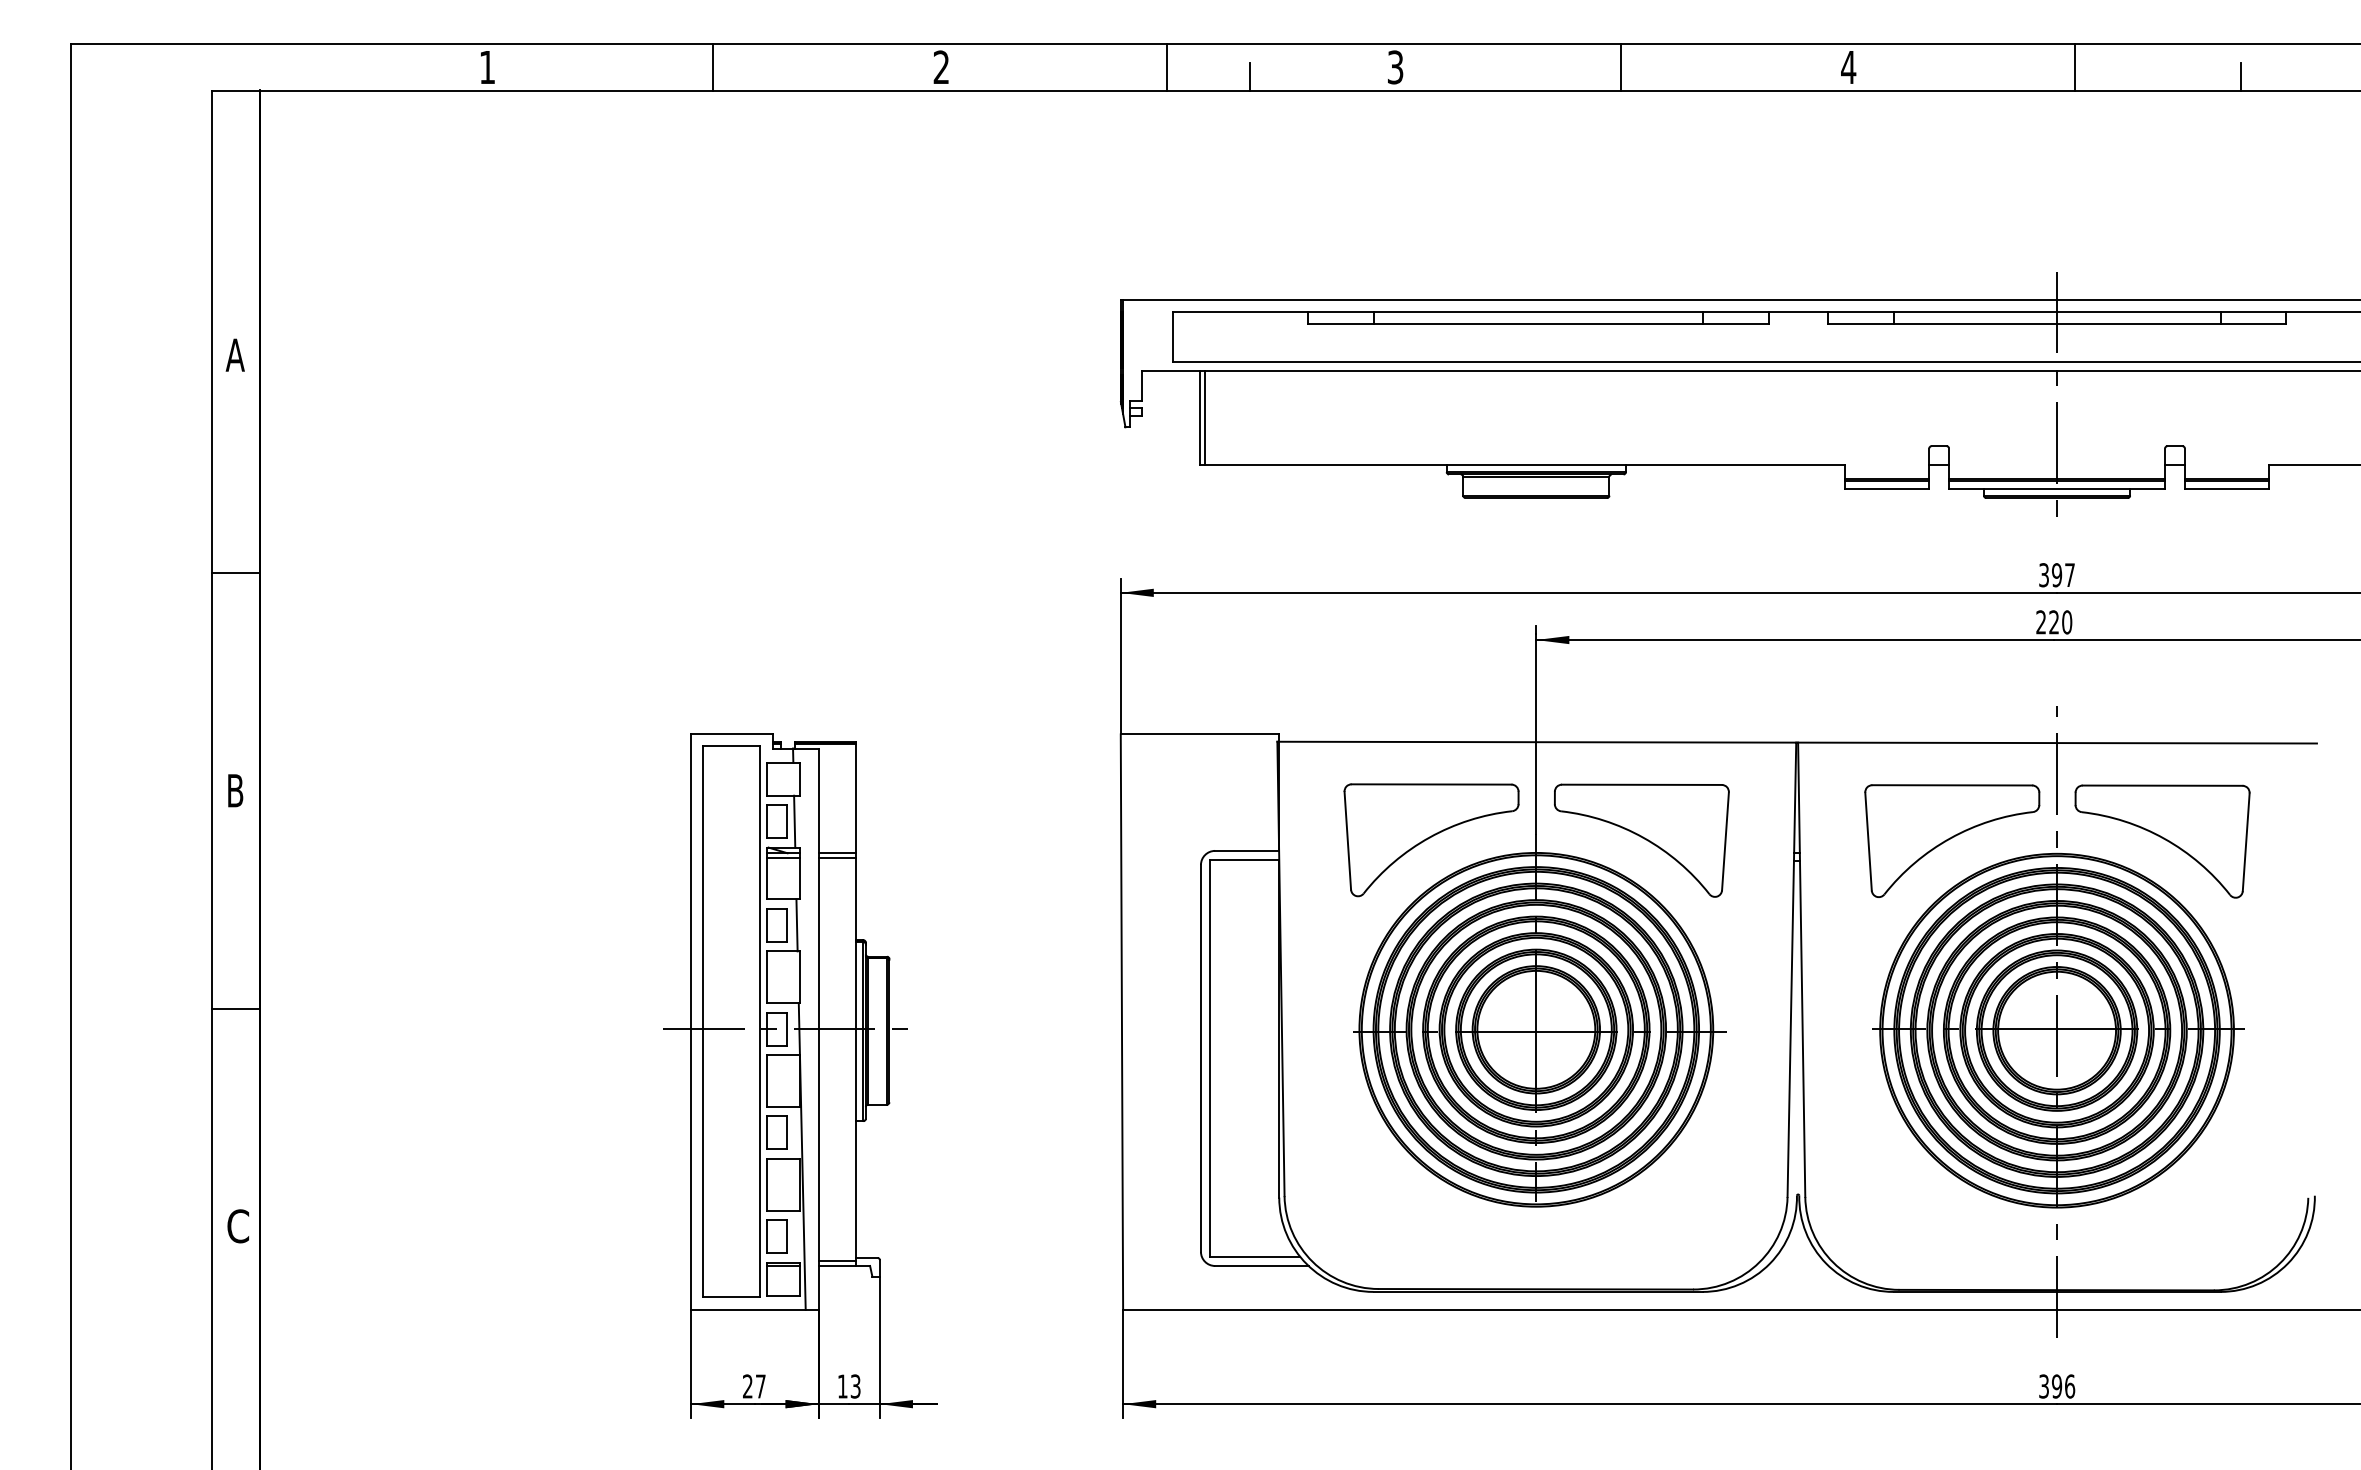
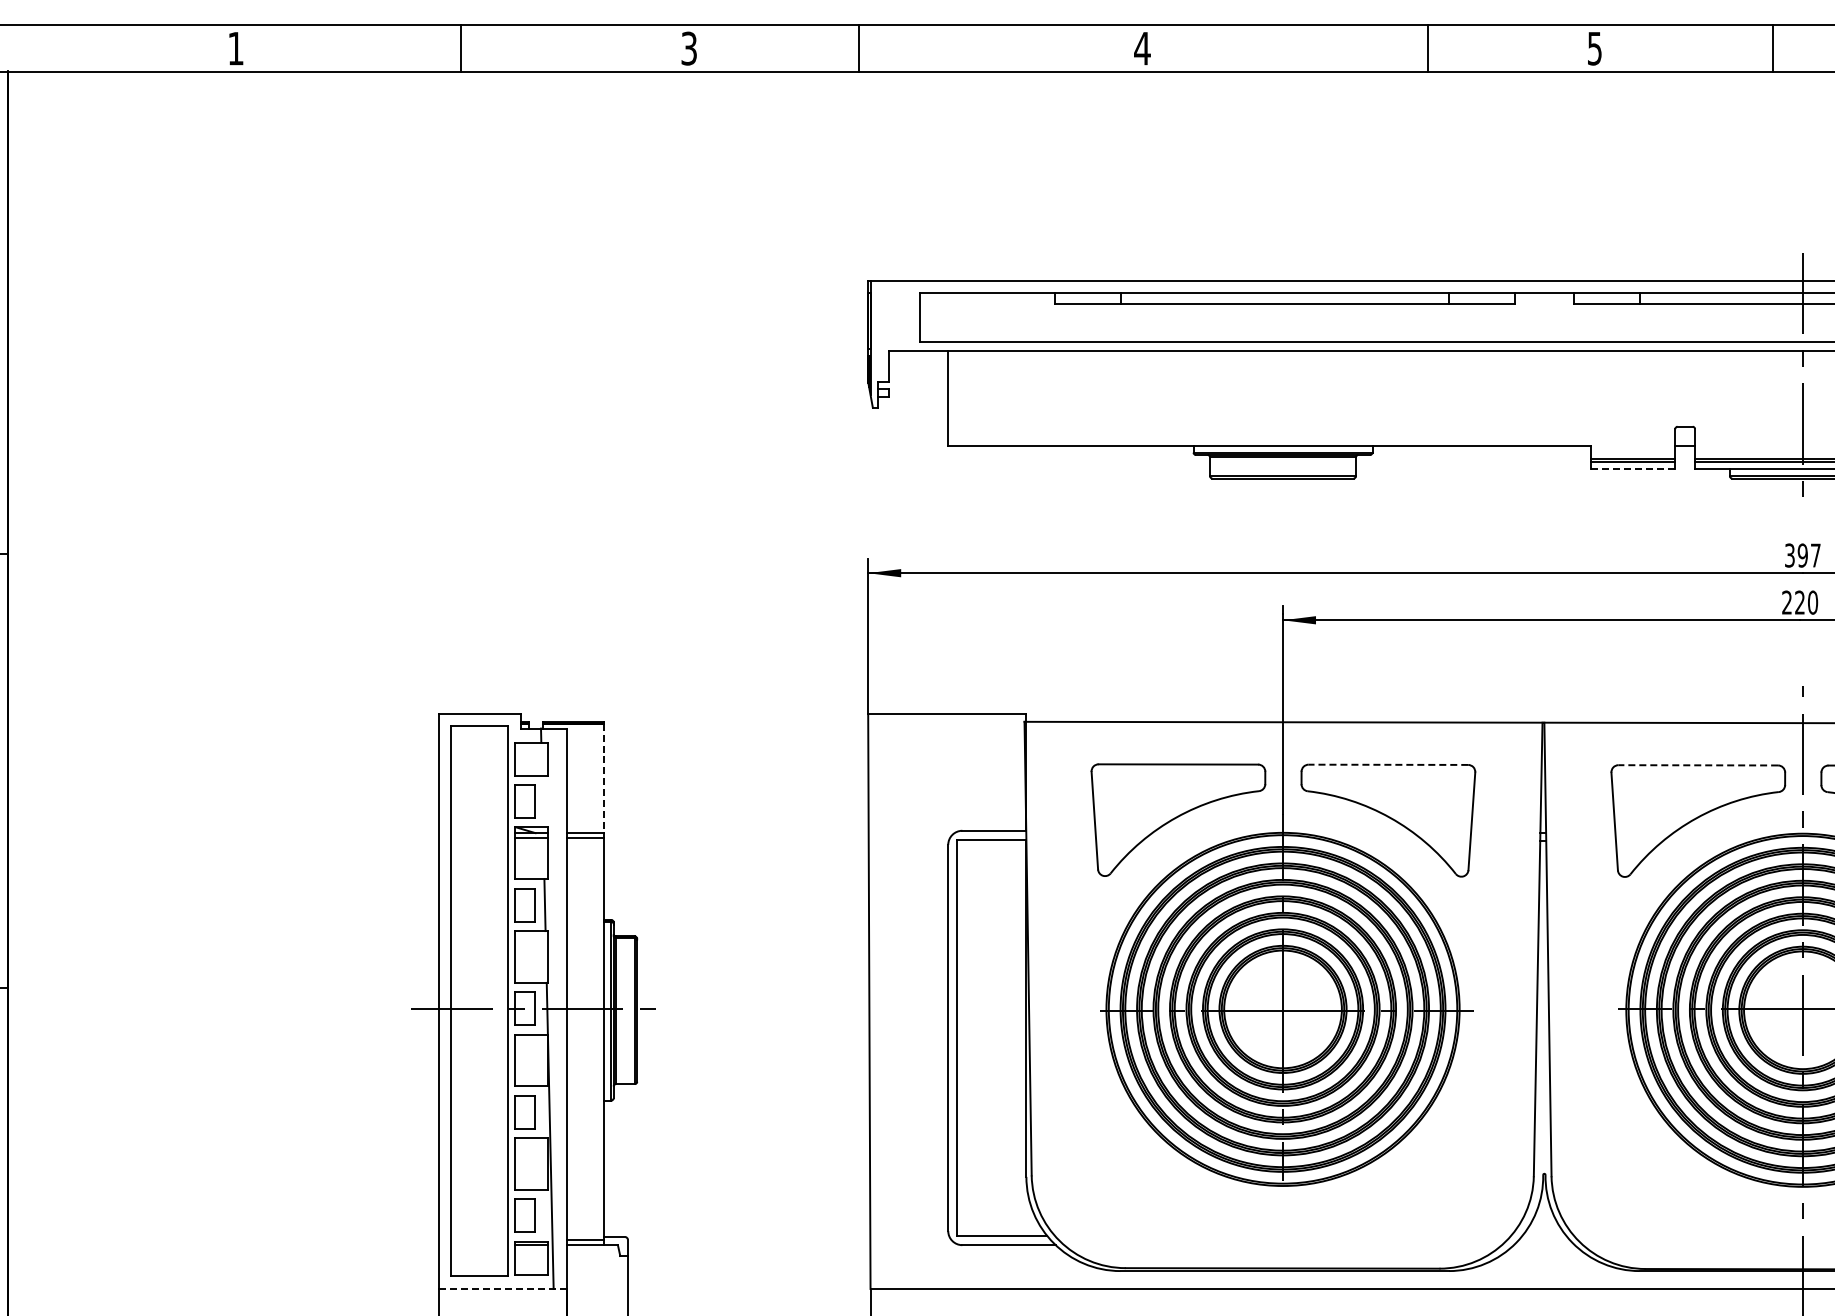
text: (941, 67) -> (689, 48), 2 -> 3
line: (1167, 67) -> (858, 48), moved
text: (1395, 67) -> (1142, 48), 3 -> 4
line: (1621, 67) -> (1427, 48), moved
text: (1848, 67) -> (1594, 48), 4 -> 5
line: (2075, 67) -> (1773, 48), moved
line: (1250, 76) -> (997, 57), removed
line: (1205, 417) -> (952, 398), removed
line: (1887, 488) -> (1633, 469), solid -> dashed
line: (1641, 784) -> (1388, 764), solid -> dashed
line: (1952, 785) -> (1698, 765), solid -> dashed
line: (856, 798) -> (604, 778), solid -> dashed
line: (794, 821) -> (542, 801), removed
line: (754, 1309) -> (502, 1288), solid -> dashed

